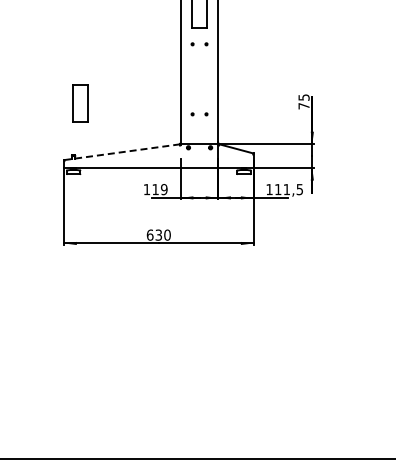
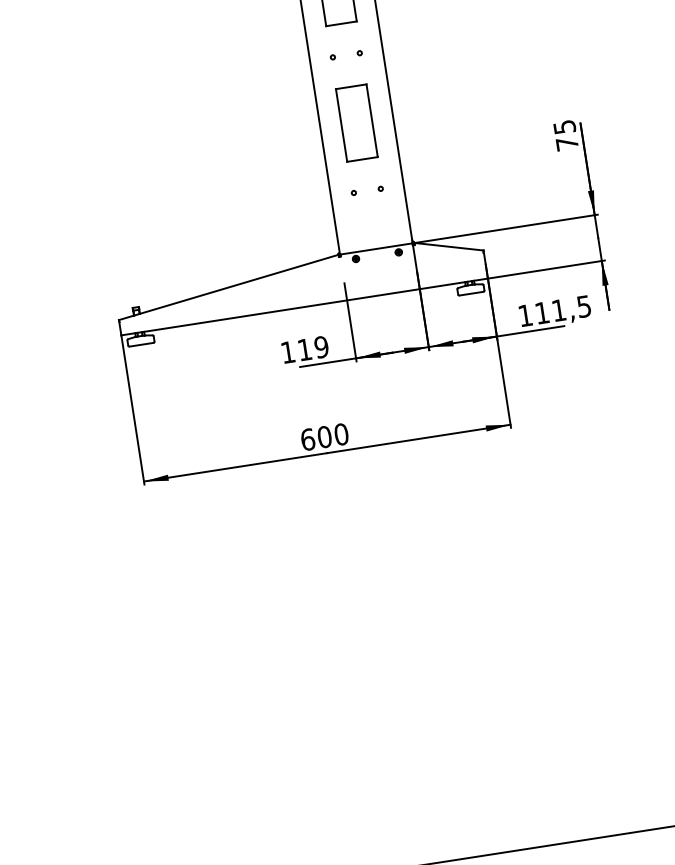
part: (80, 103) -> (356, 123), moved
line: (122, 152) -> (229, 287), dashed -> solid
text: (158, 234) -> (323, 435), 630 -> 600

